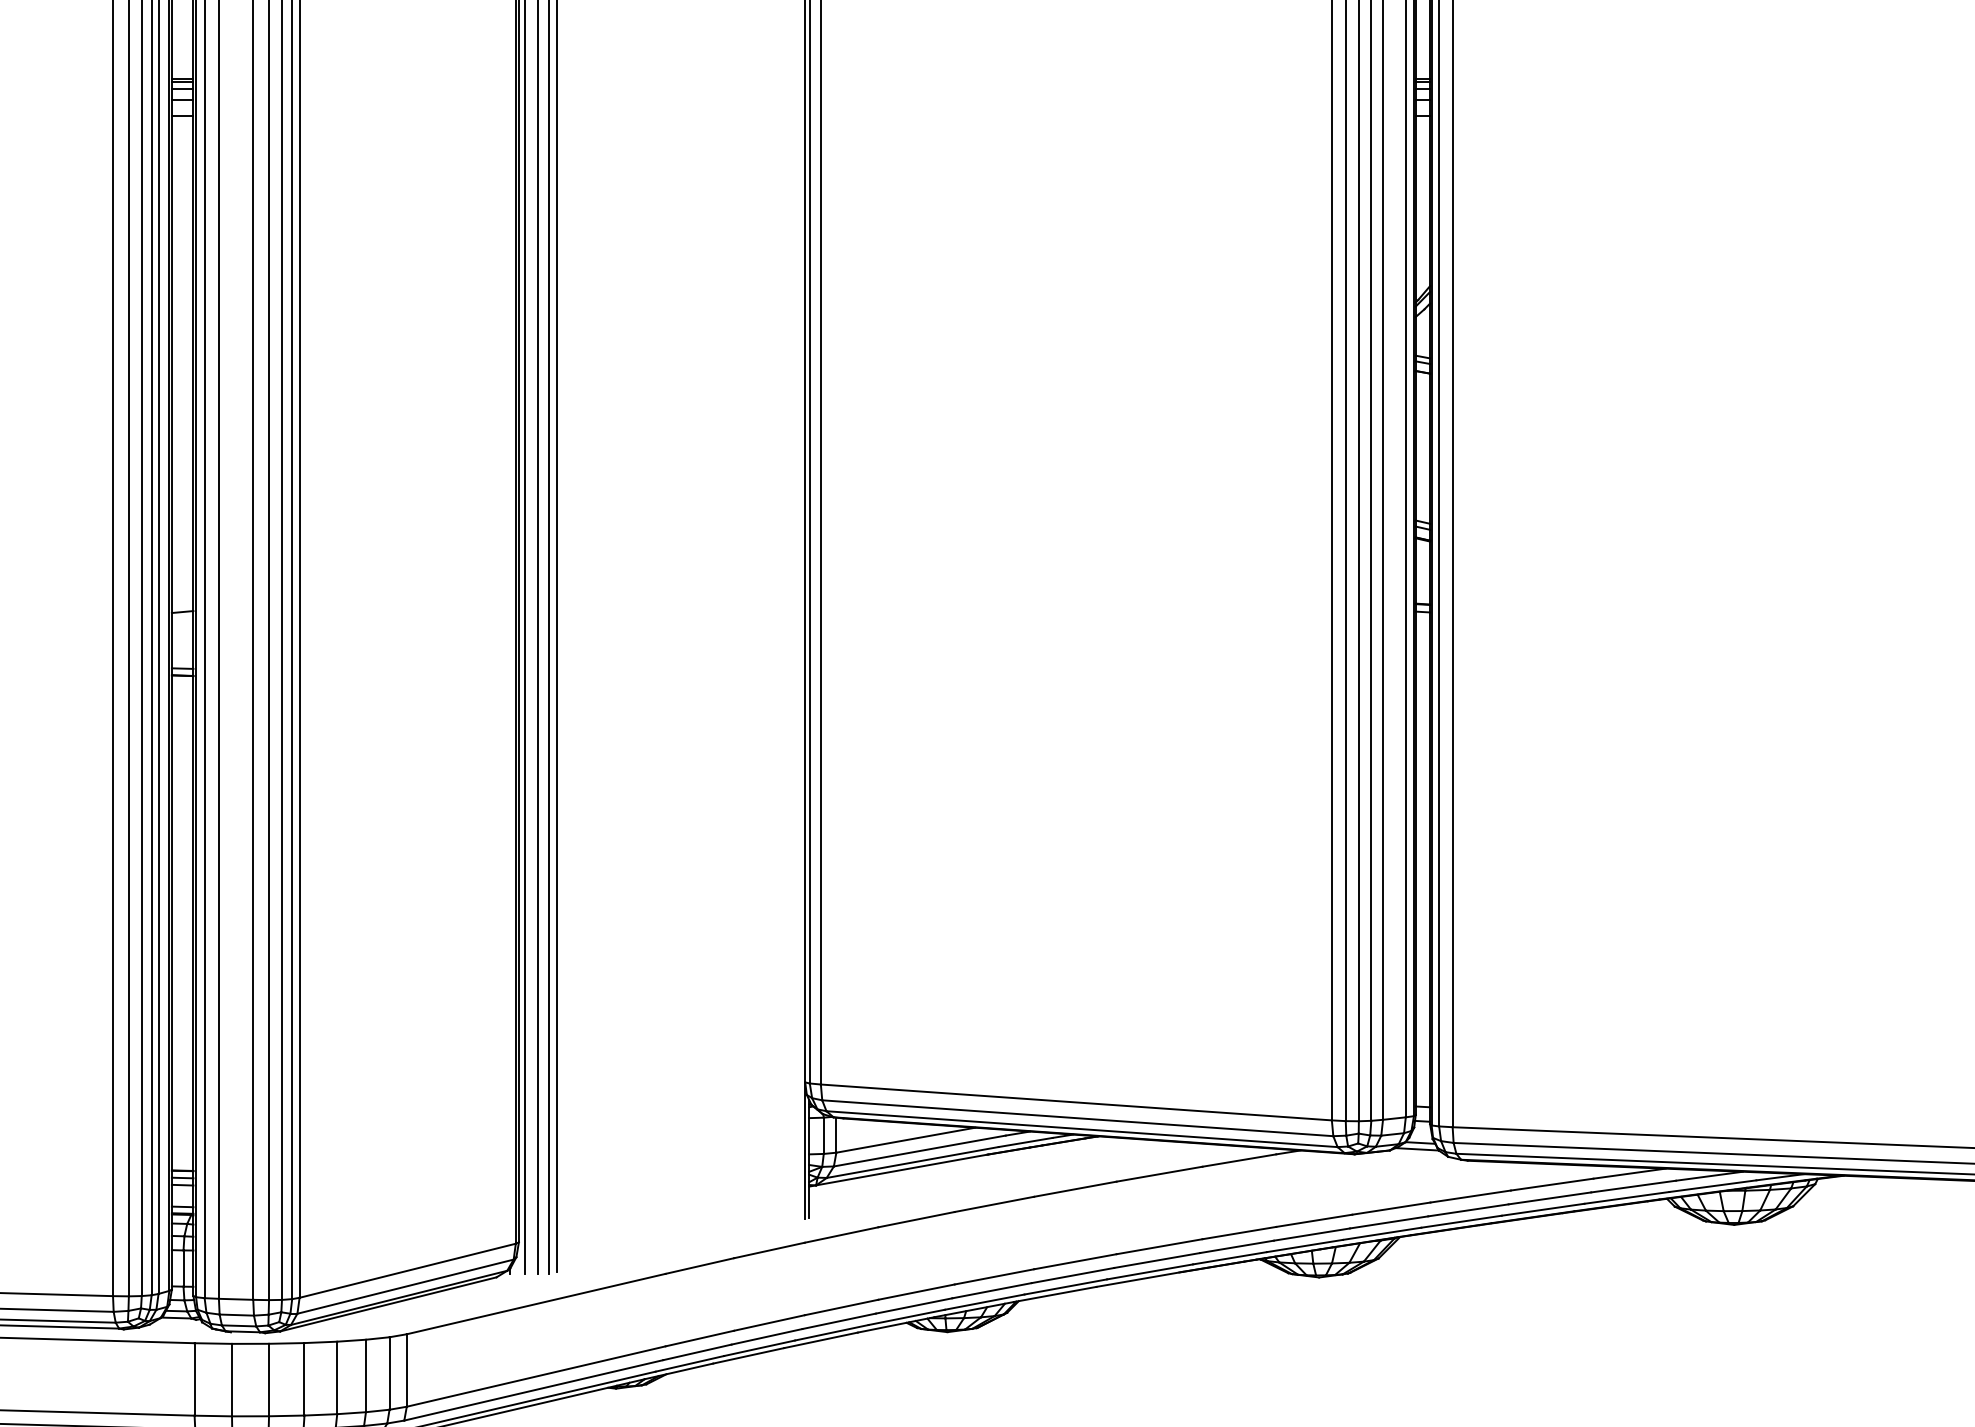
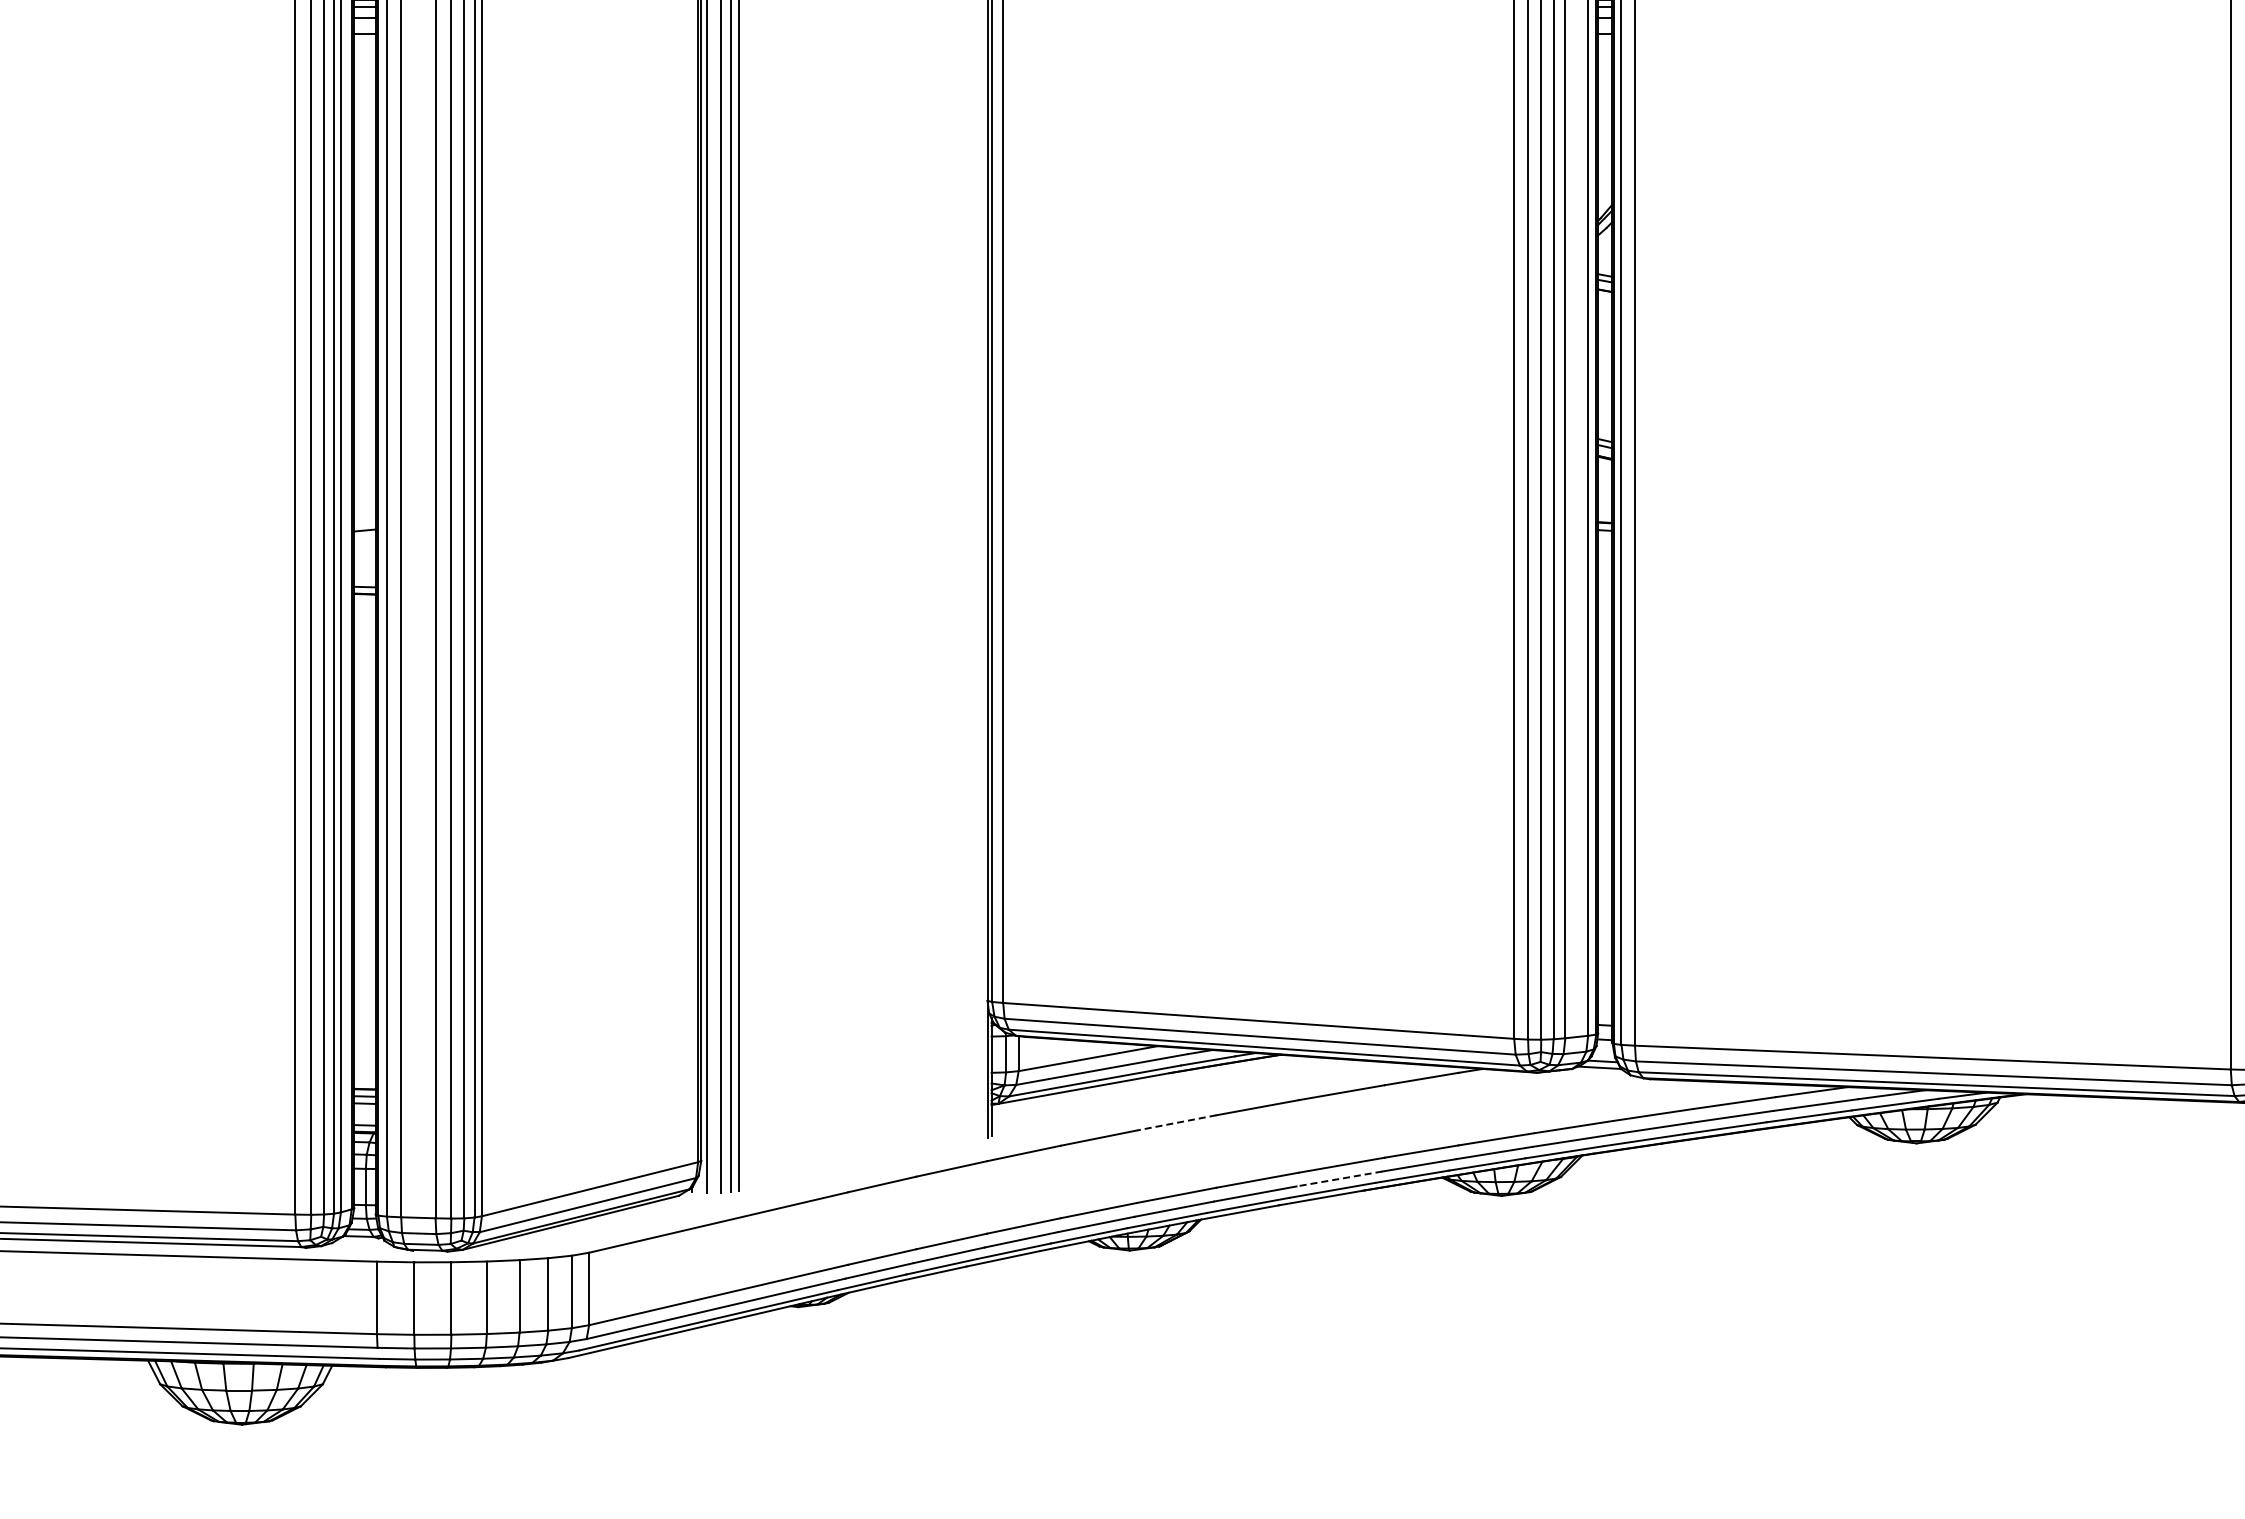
line: (994, 1204) -> (1176, 1122), solid -> dashed
line: (1157, 1260) -> (1339, 1178), solid -> dashed

